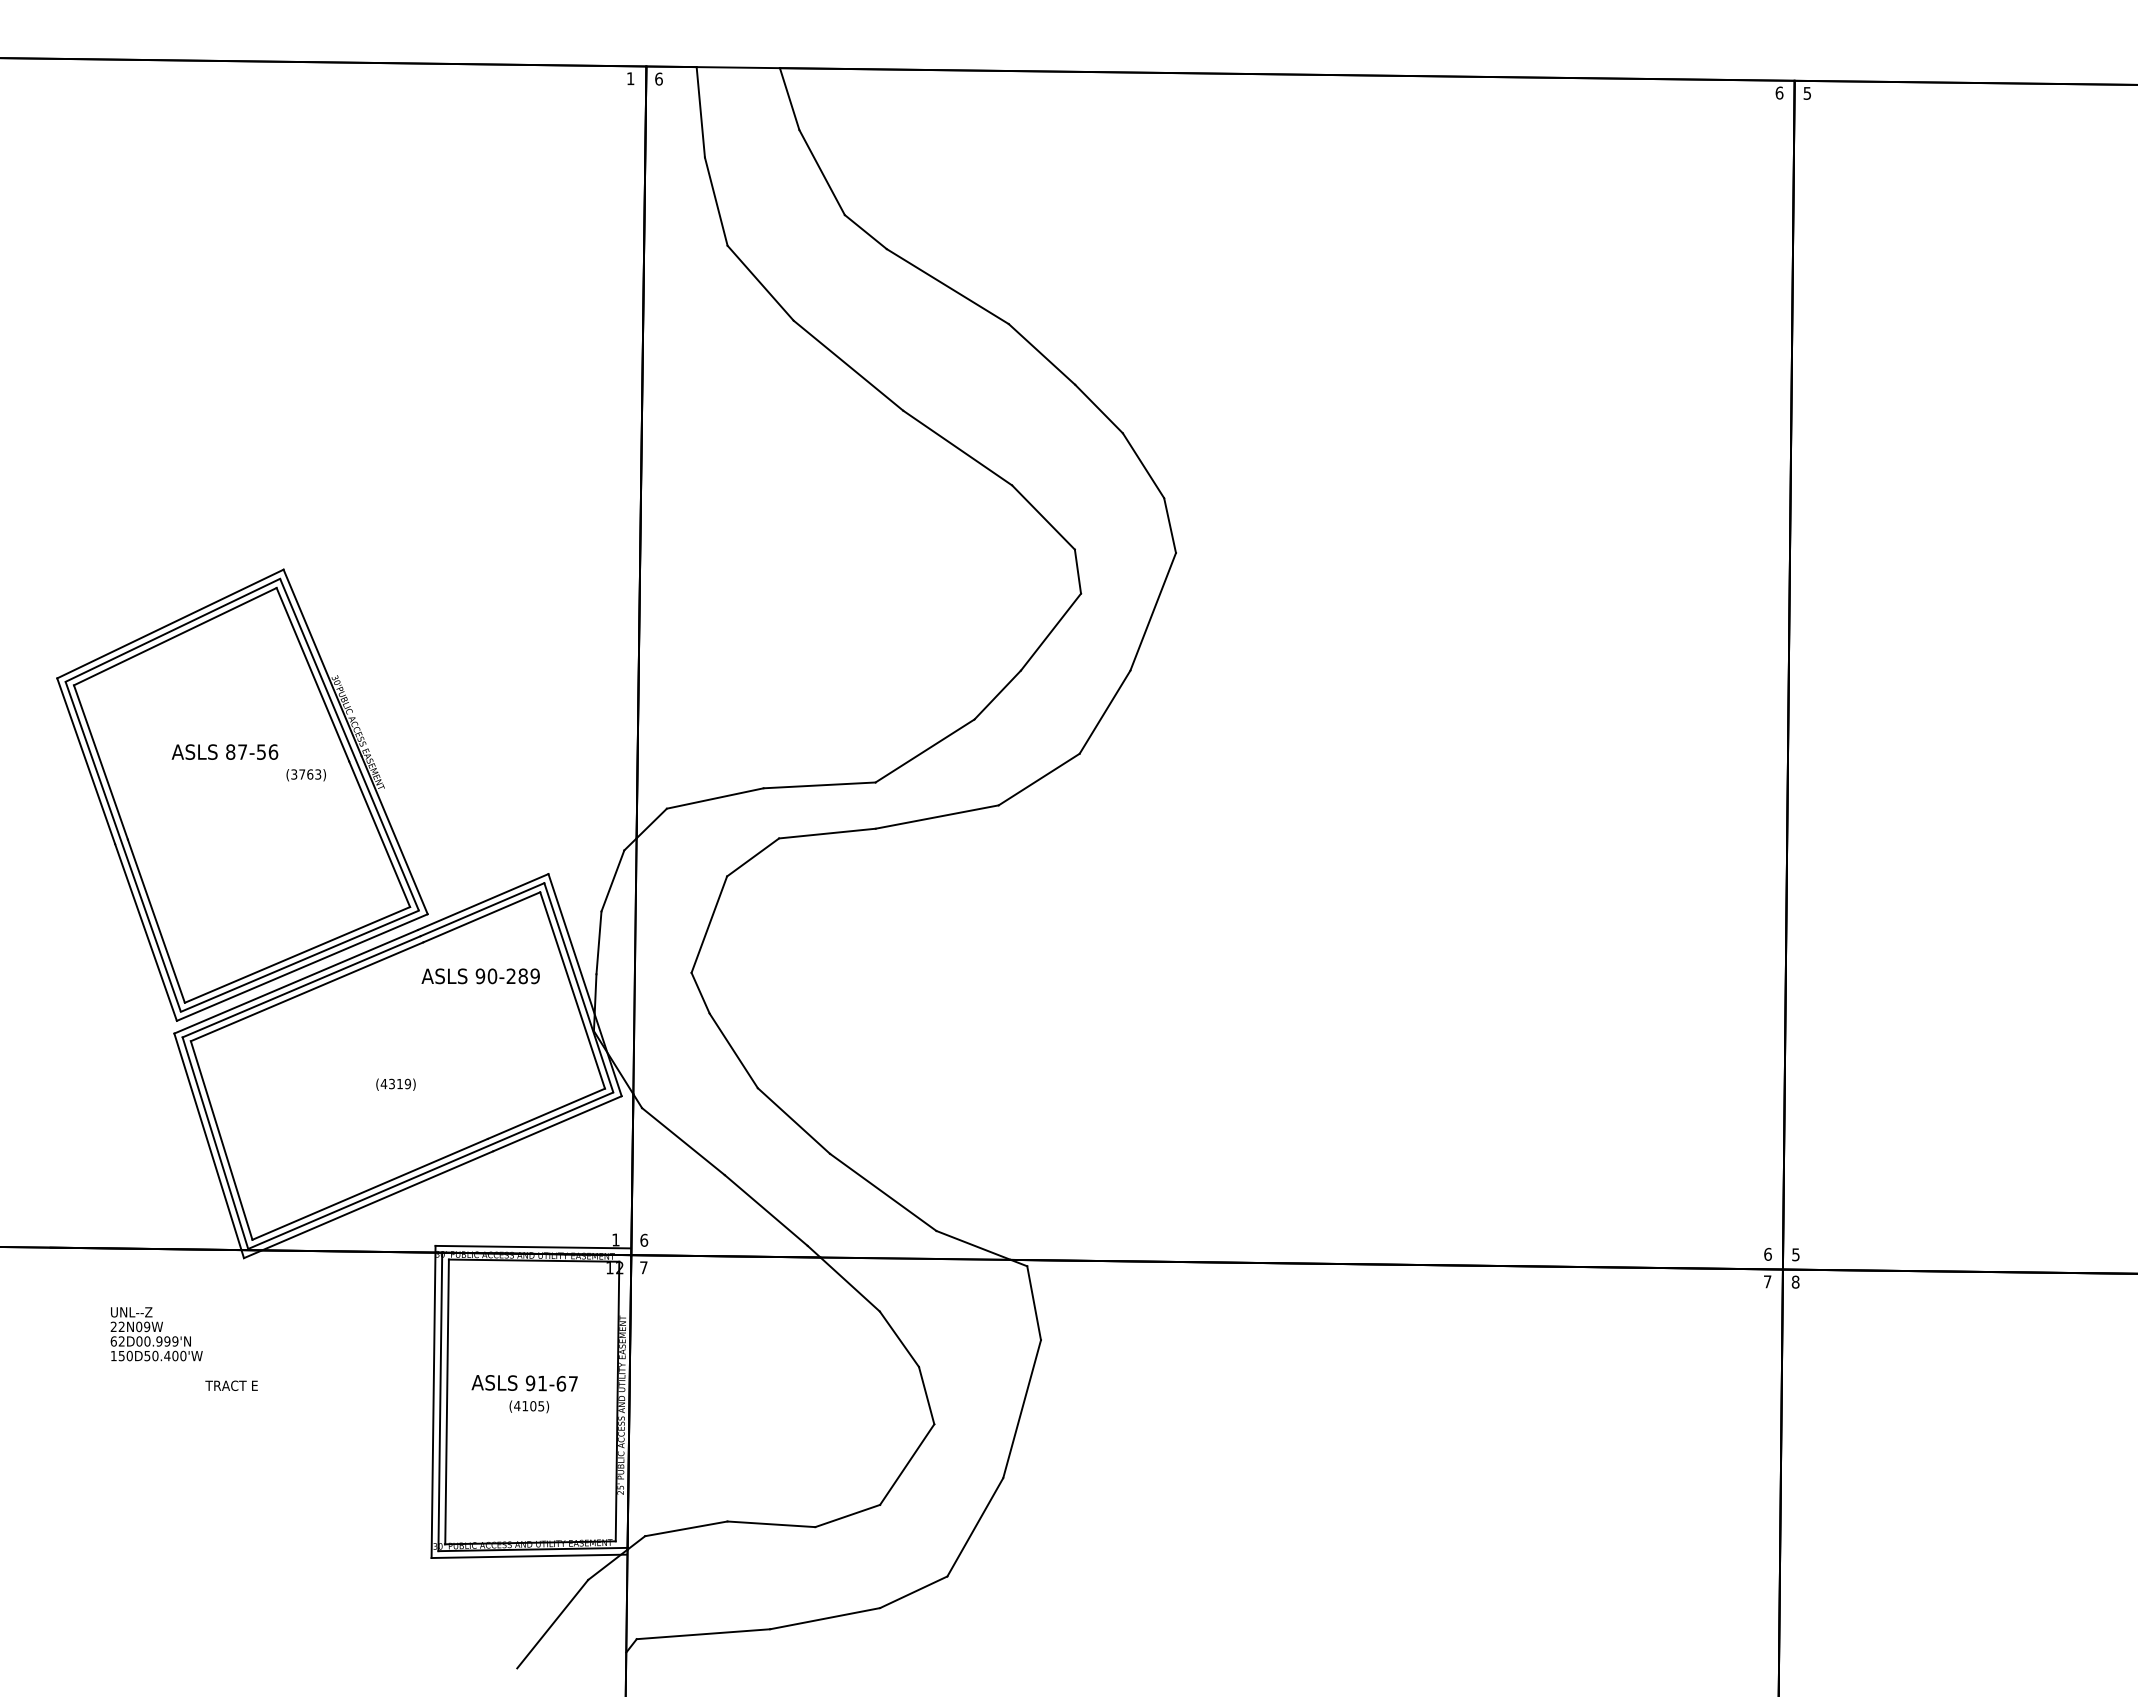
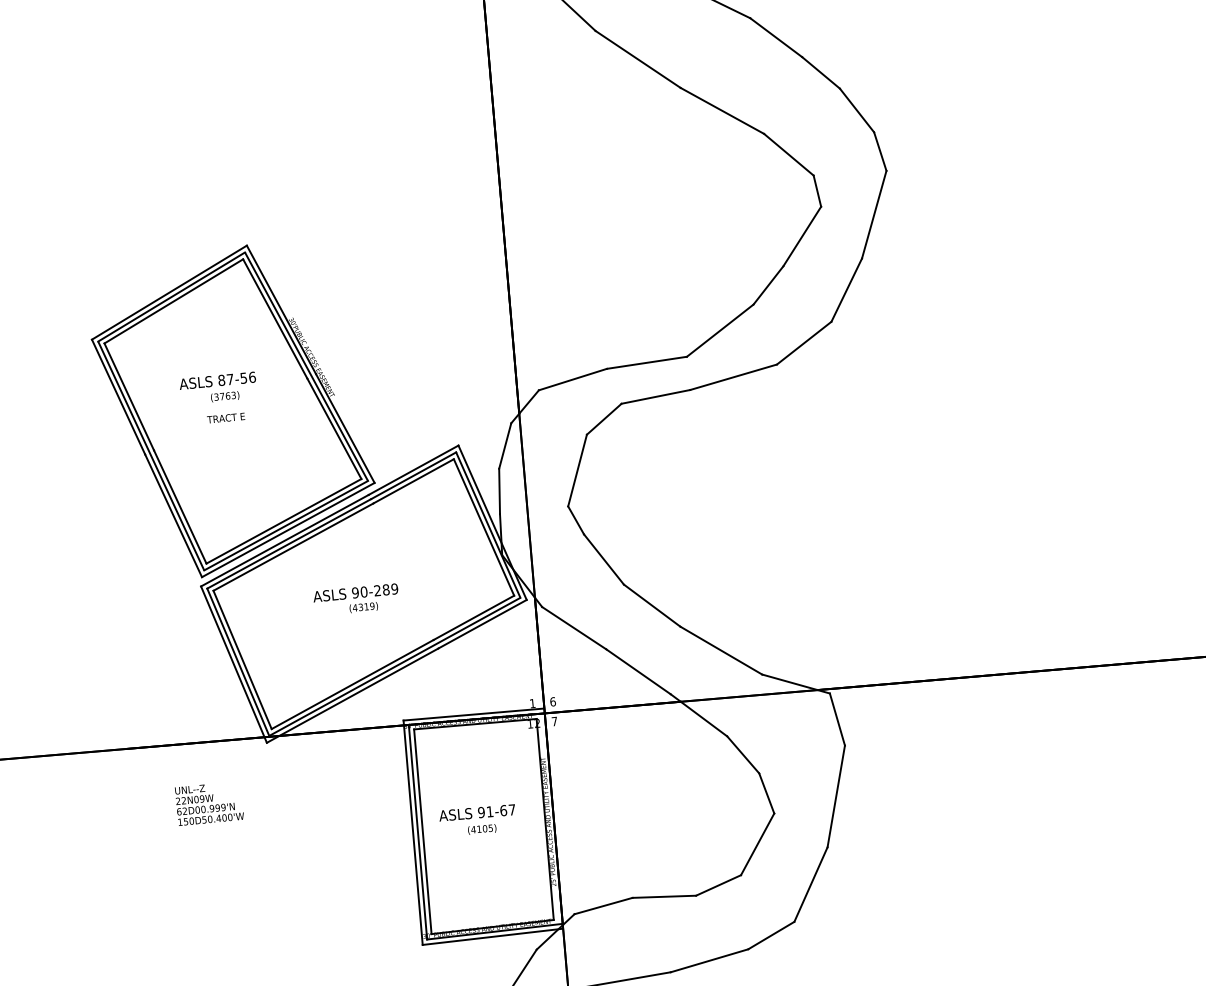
text: (305, 775) -> (224, 397), moved
text: (480, 976) -> (355, 593), moved
text: (231, 1385) -> (225, 417), moved

